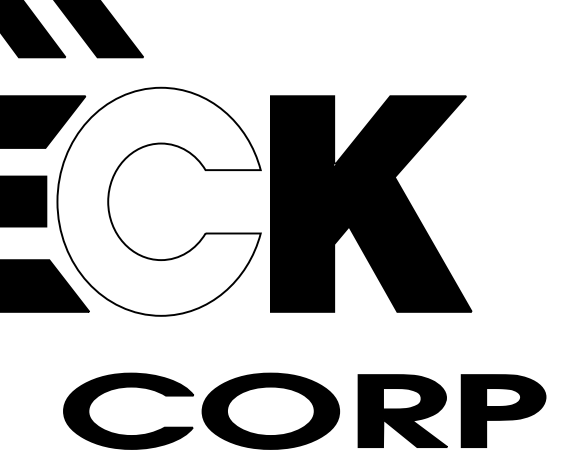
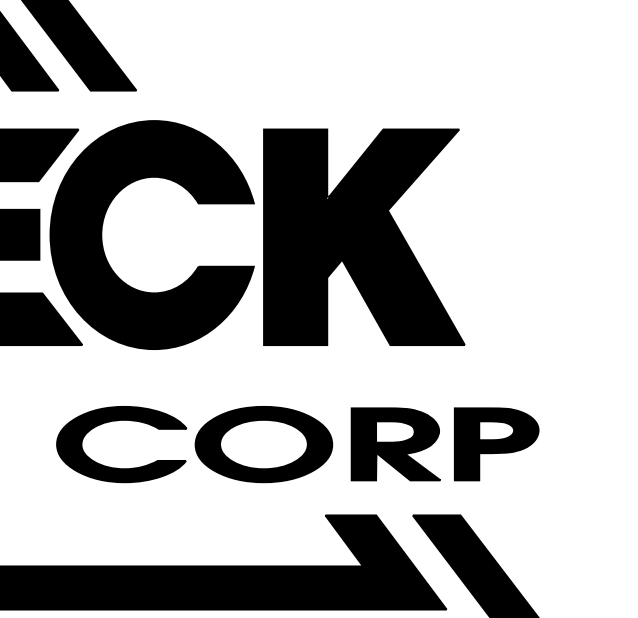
fill: (158, 202) -> (151, 235), added

